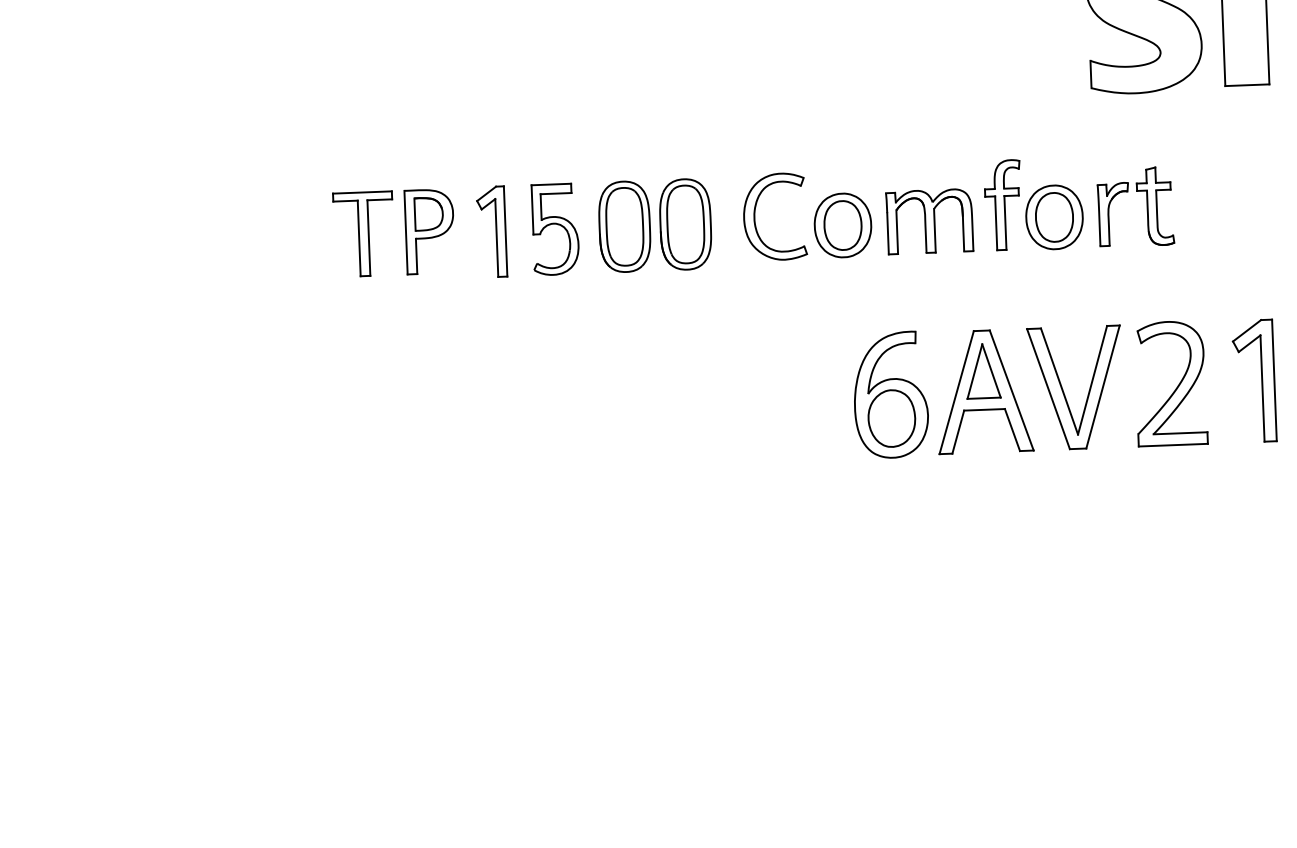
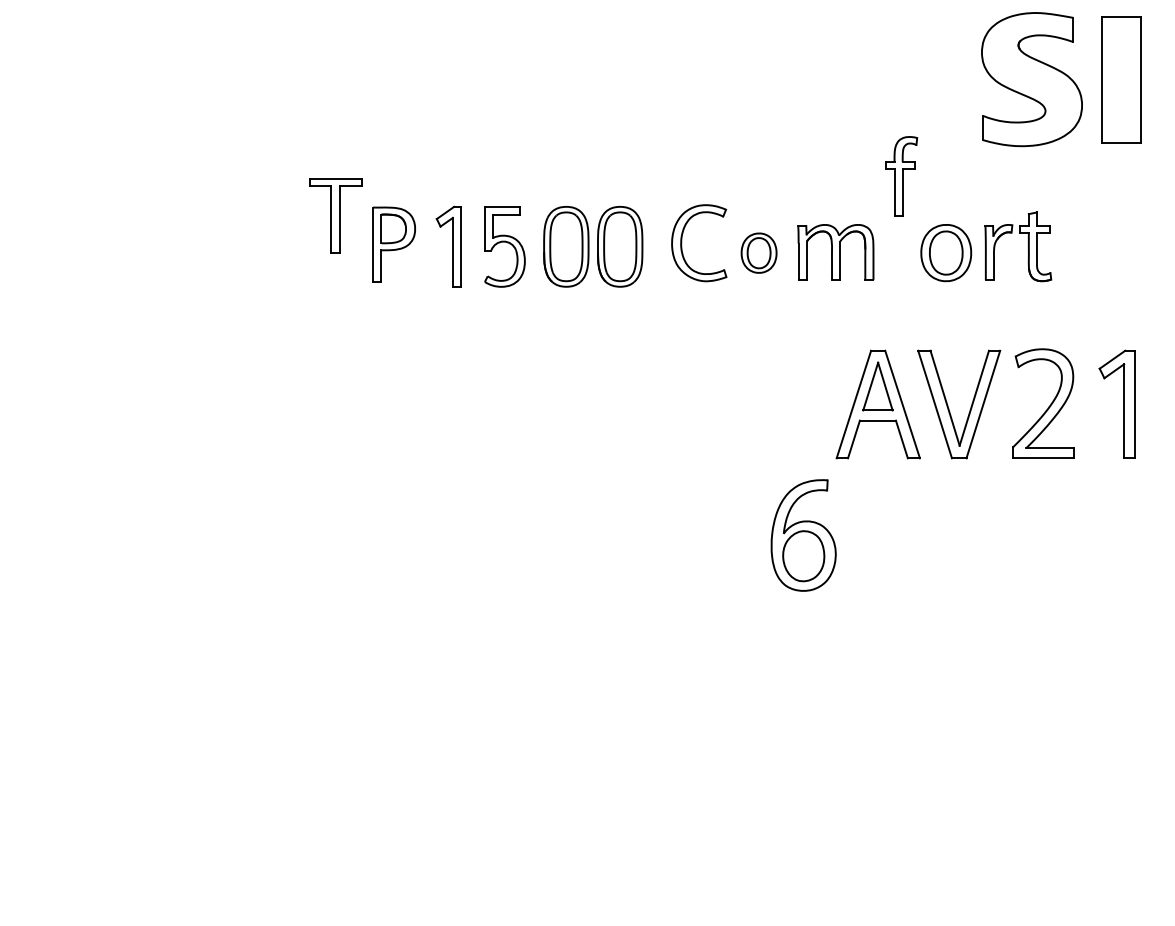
part: (1003, 205) -> (901, 176), moved
part: (842, 226) -> (758, 253), size x0.7
part: (363, 234) -> (335, 215), moved
part: (890, 395) -> (803, 535), moved

